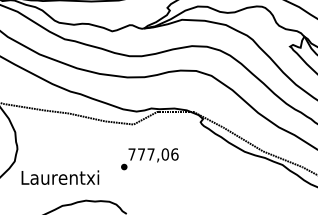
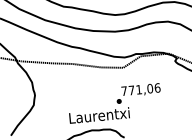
text: (150, 154) -> (138, 89), 777,06 -> 771,06
text: (60, 177) -> (99, 115), moved

